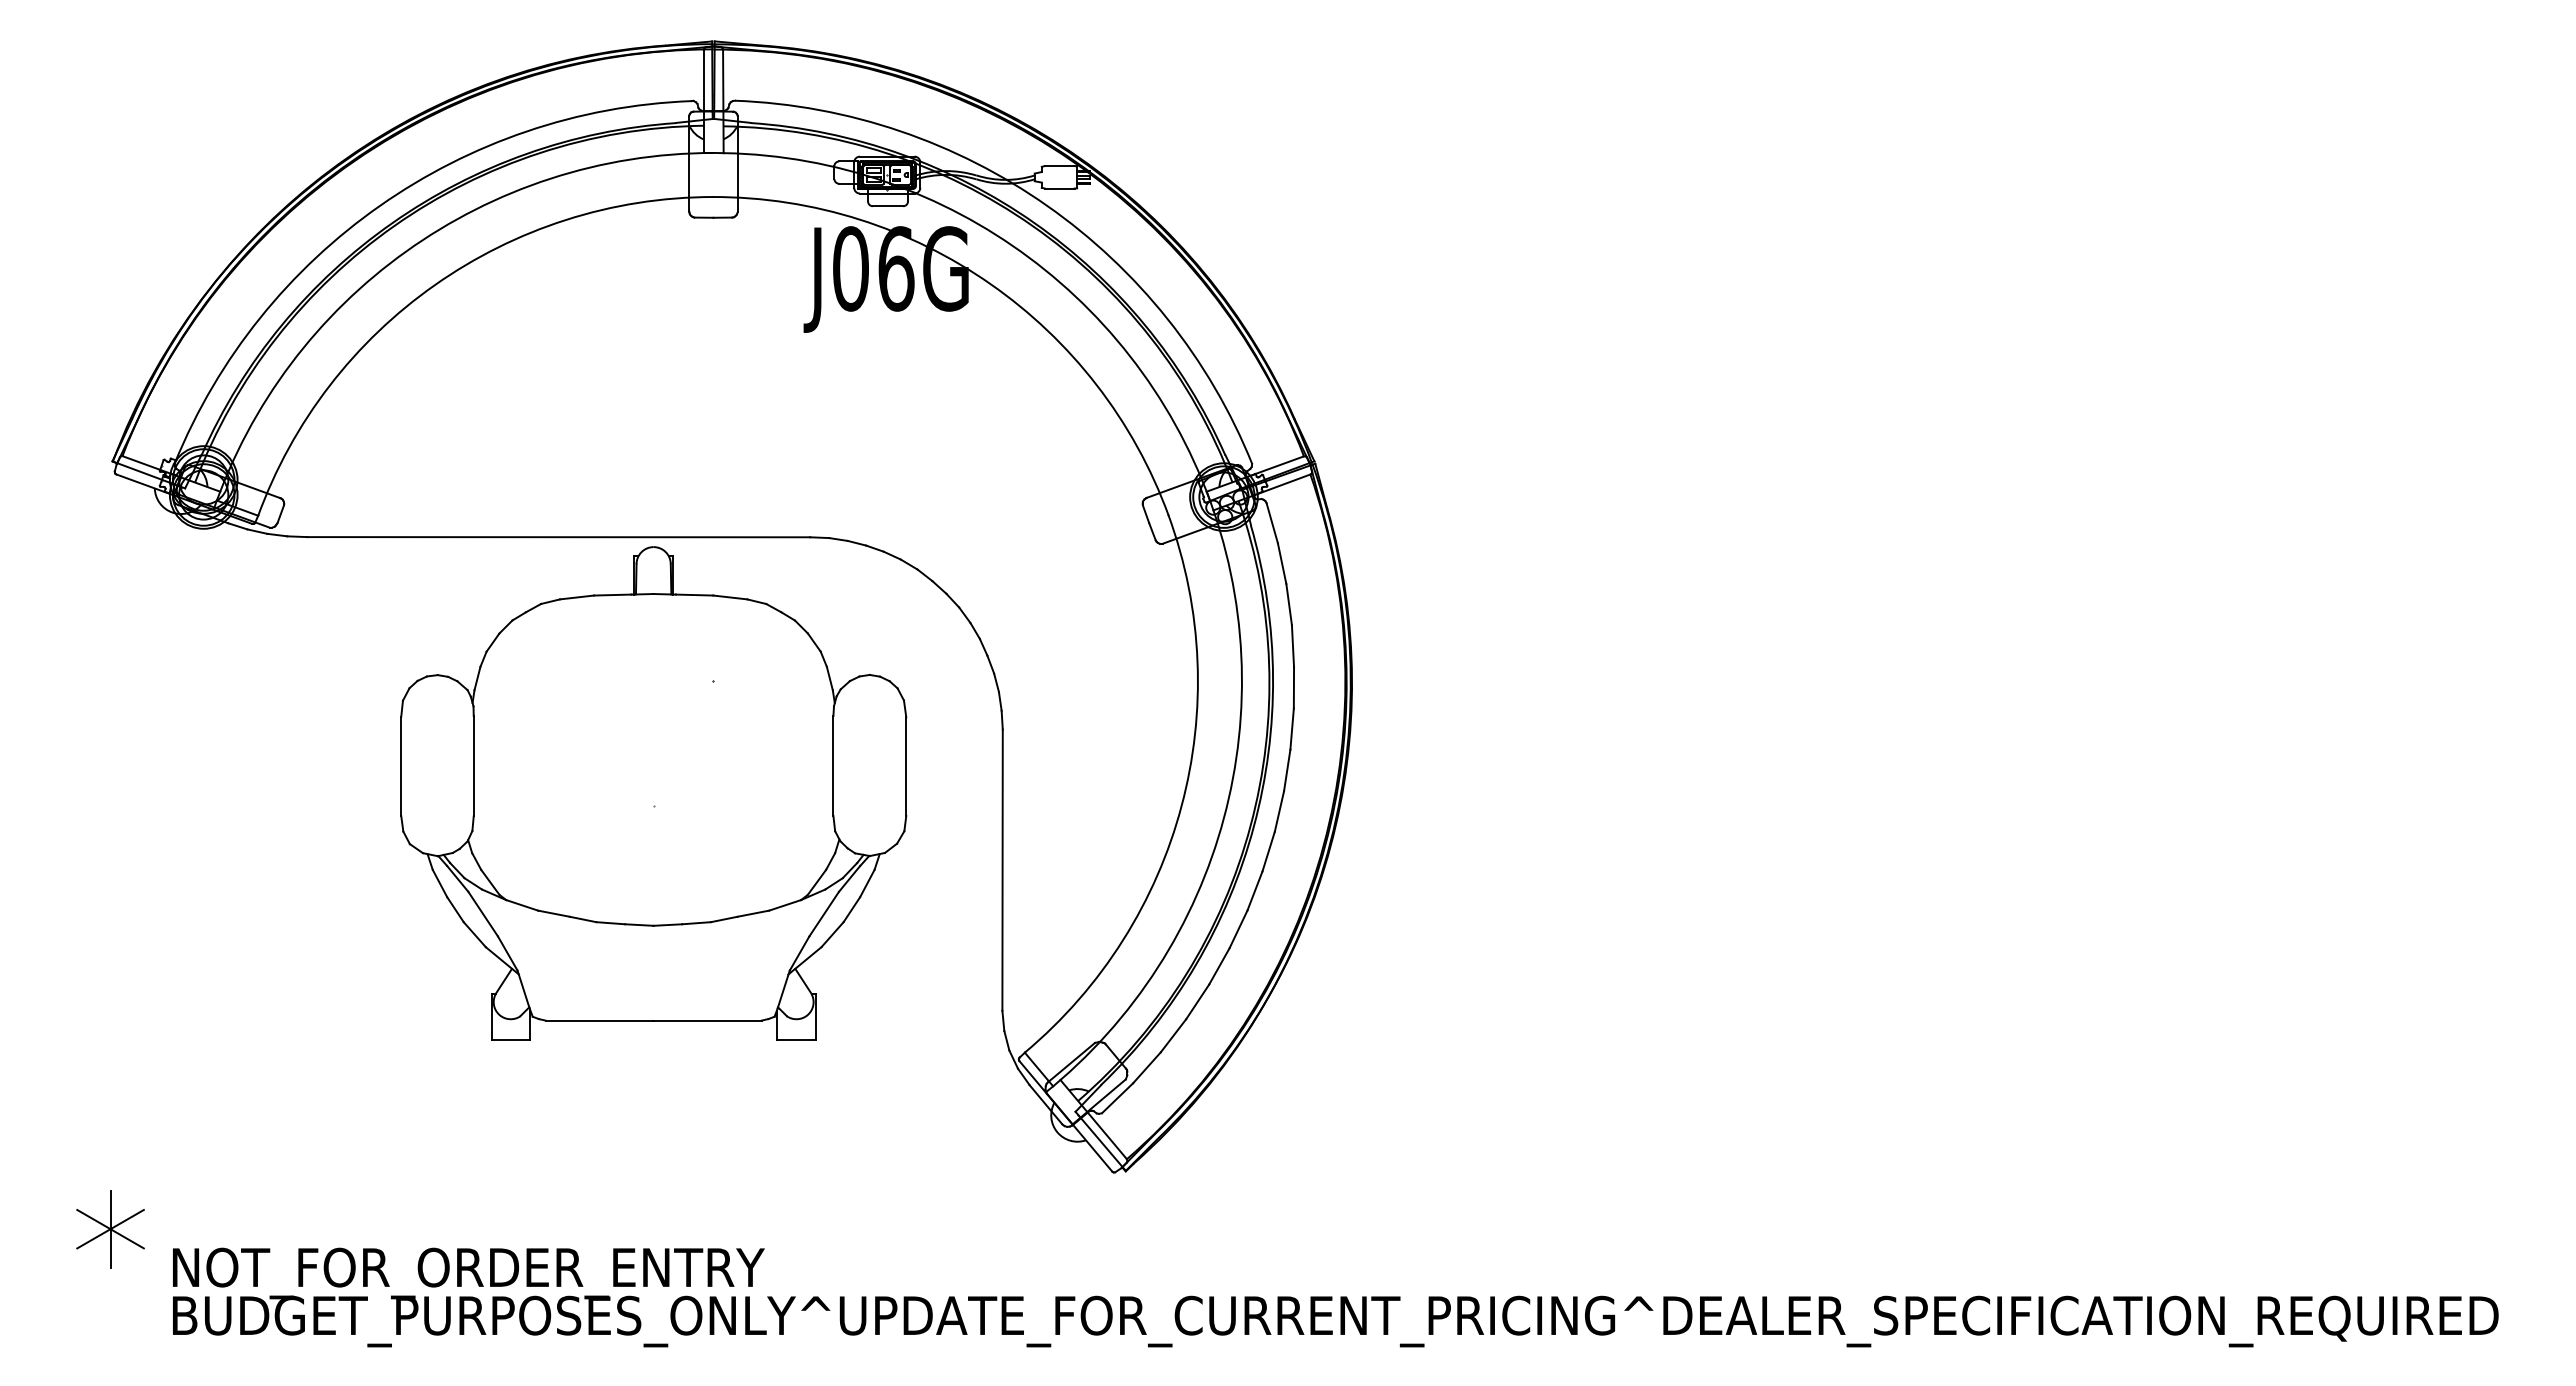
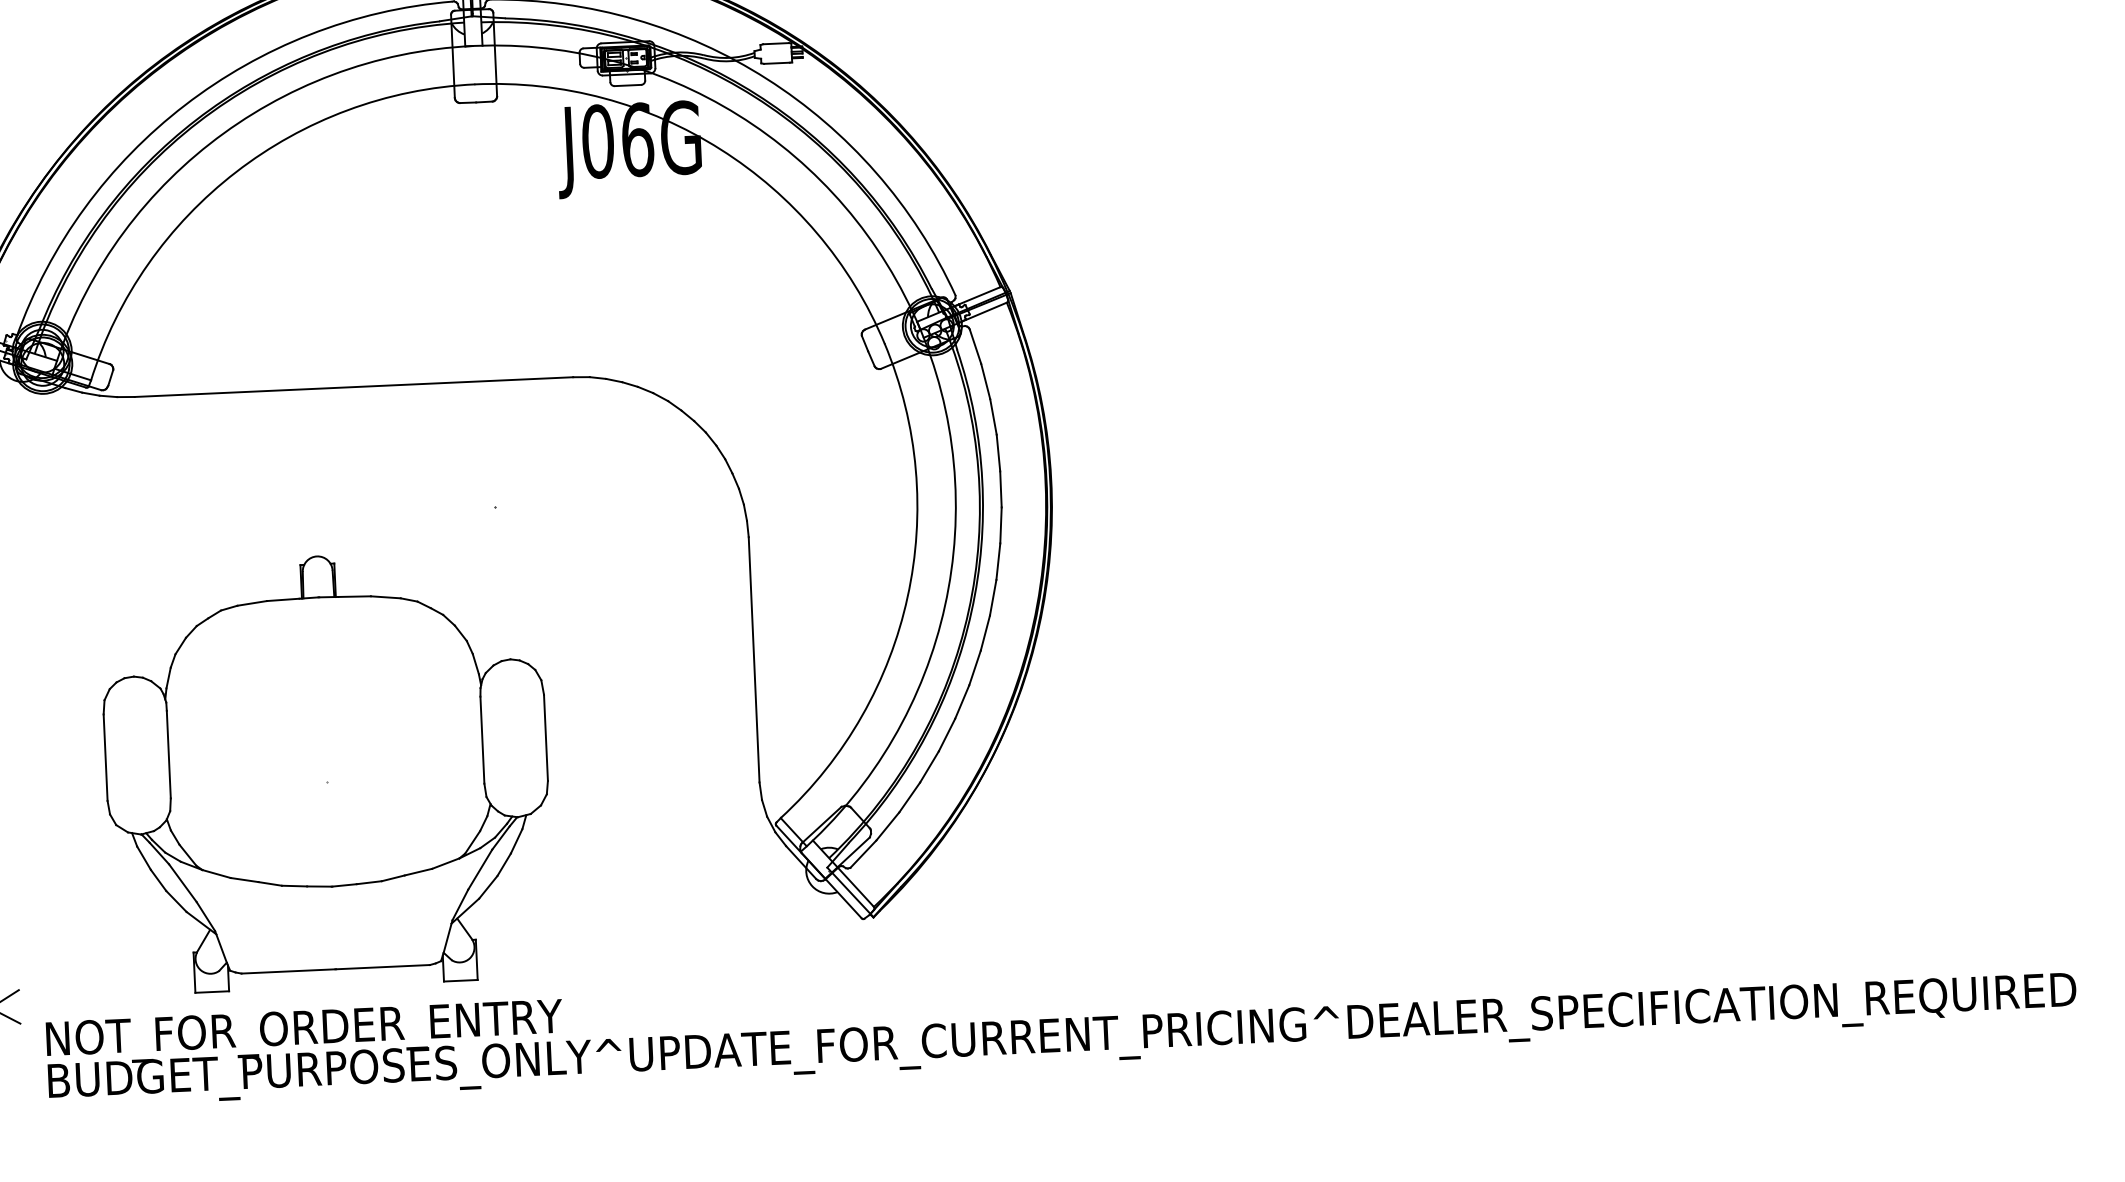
part: (653, 793) -> (326, 771), moved

